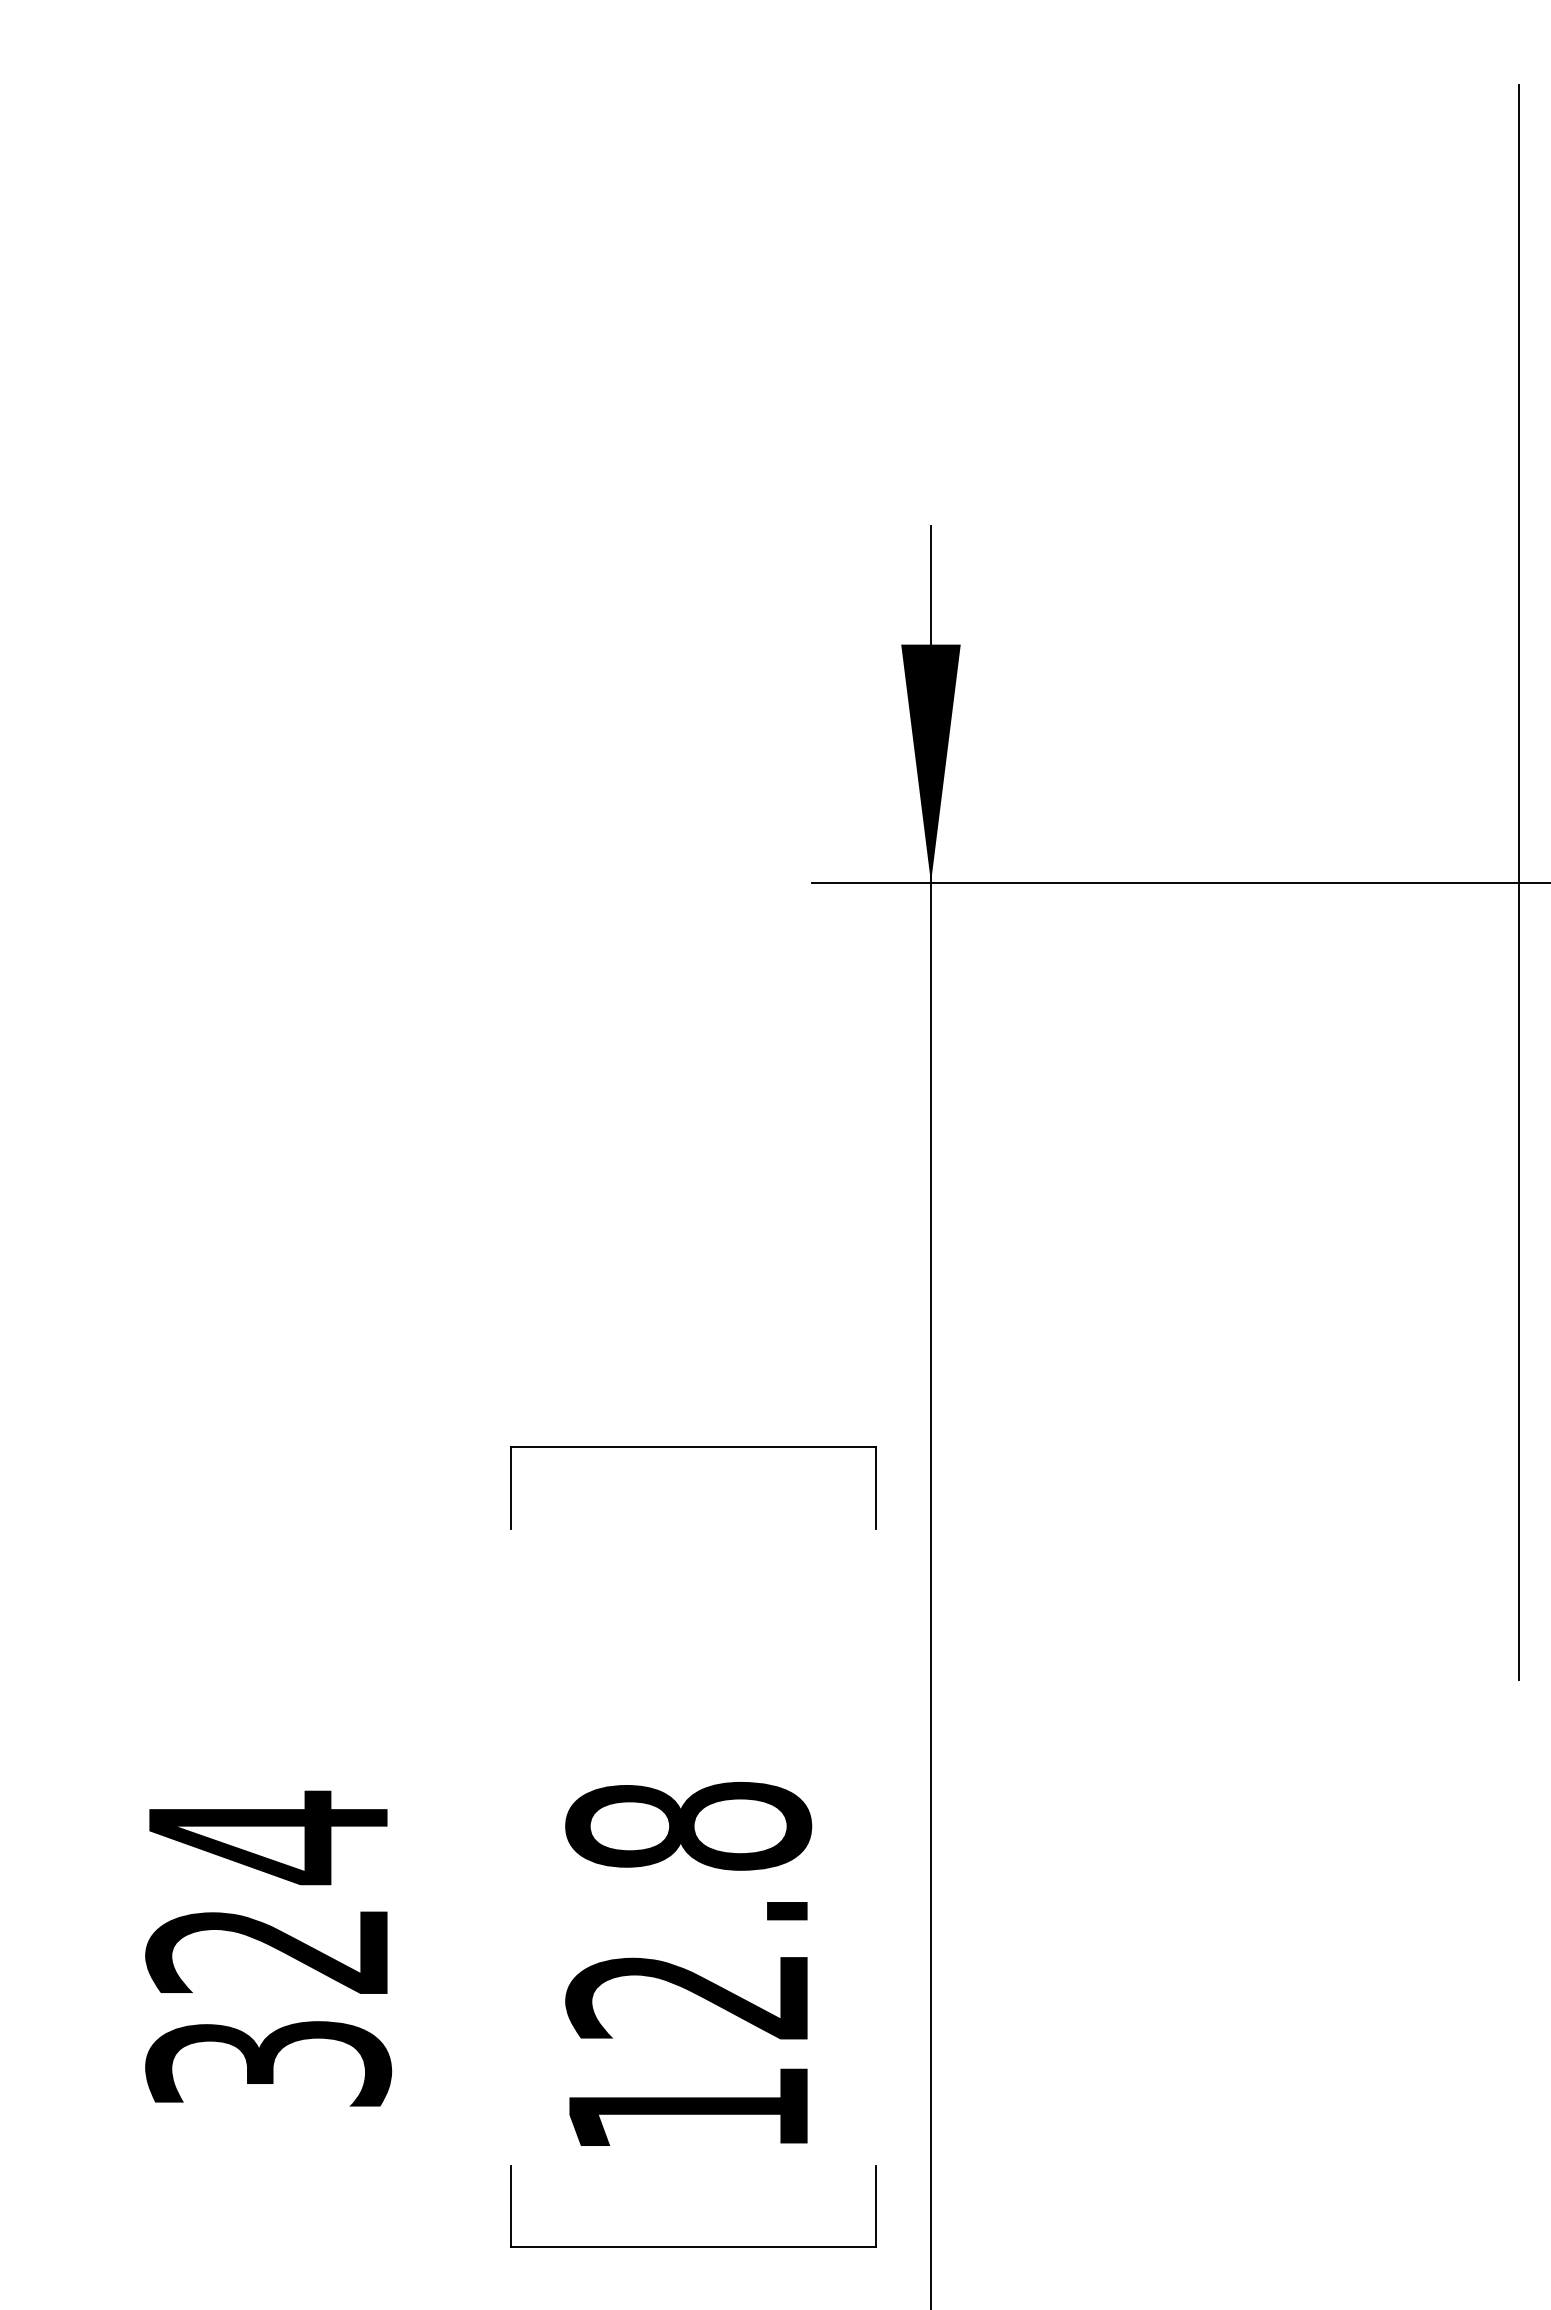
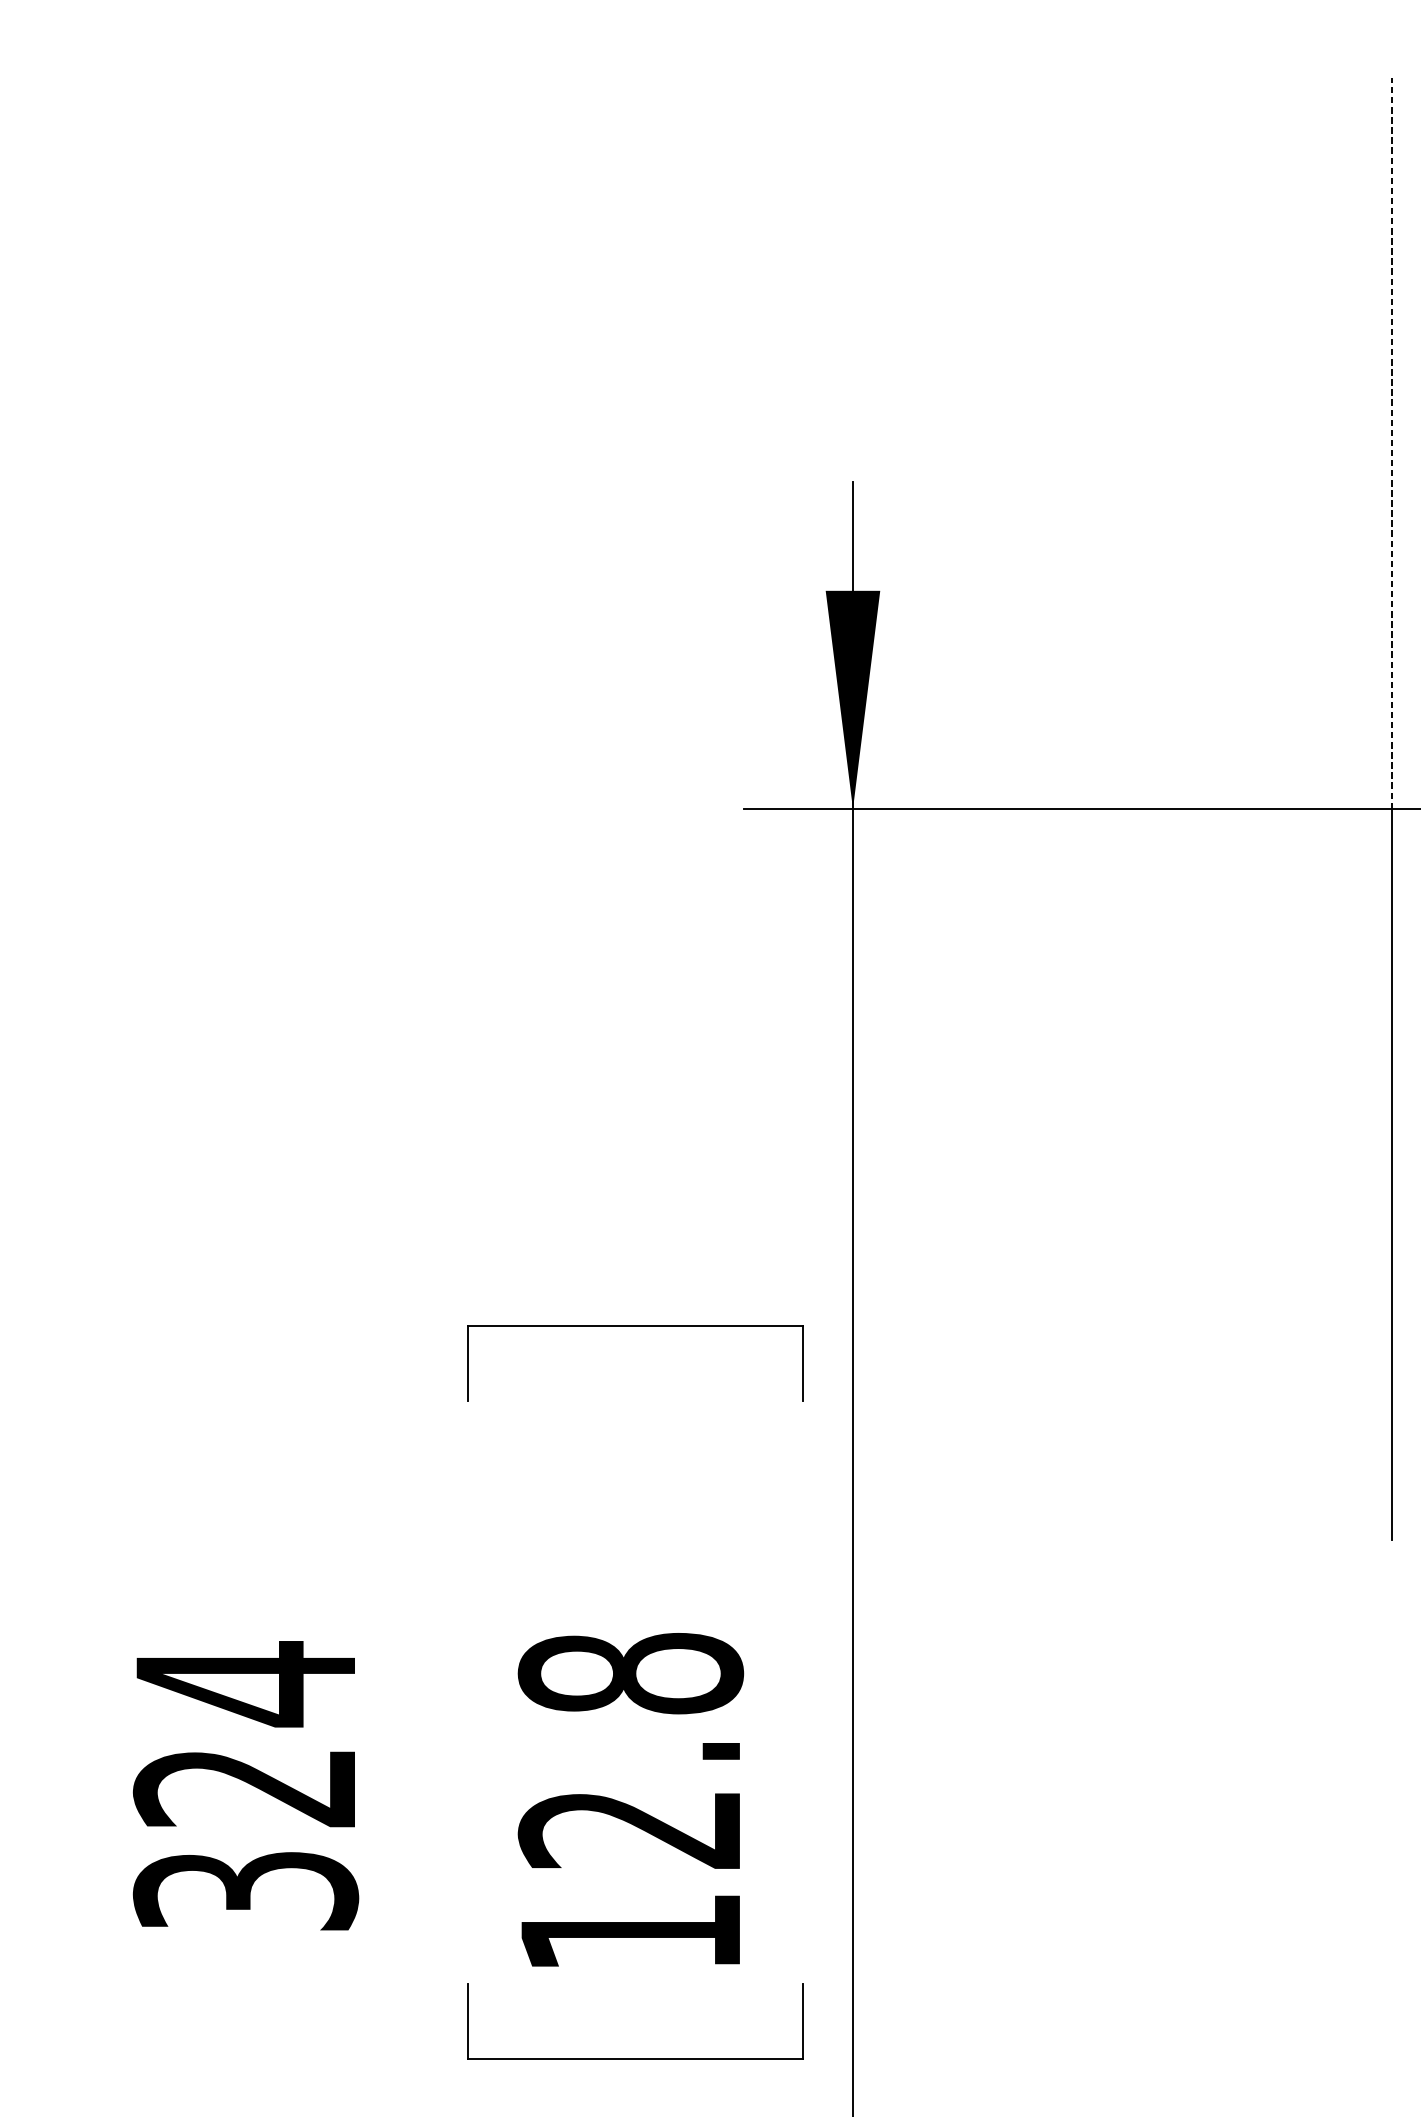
line: (1518, 483) -> (1391, 443), solid -> dashed

